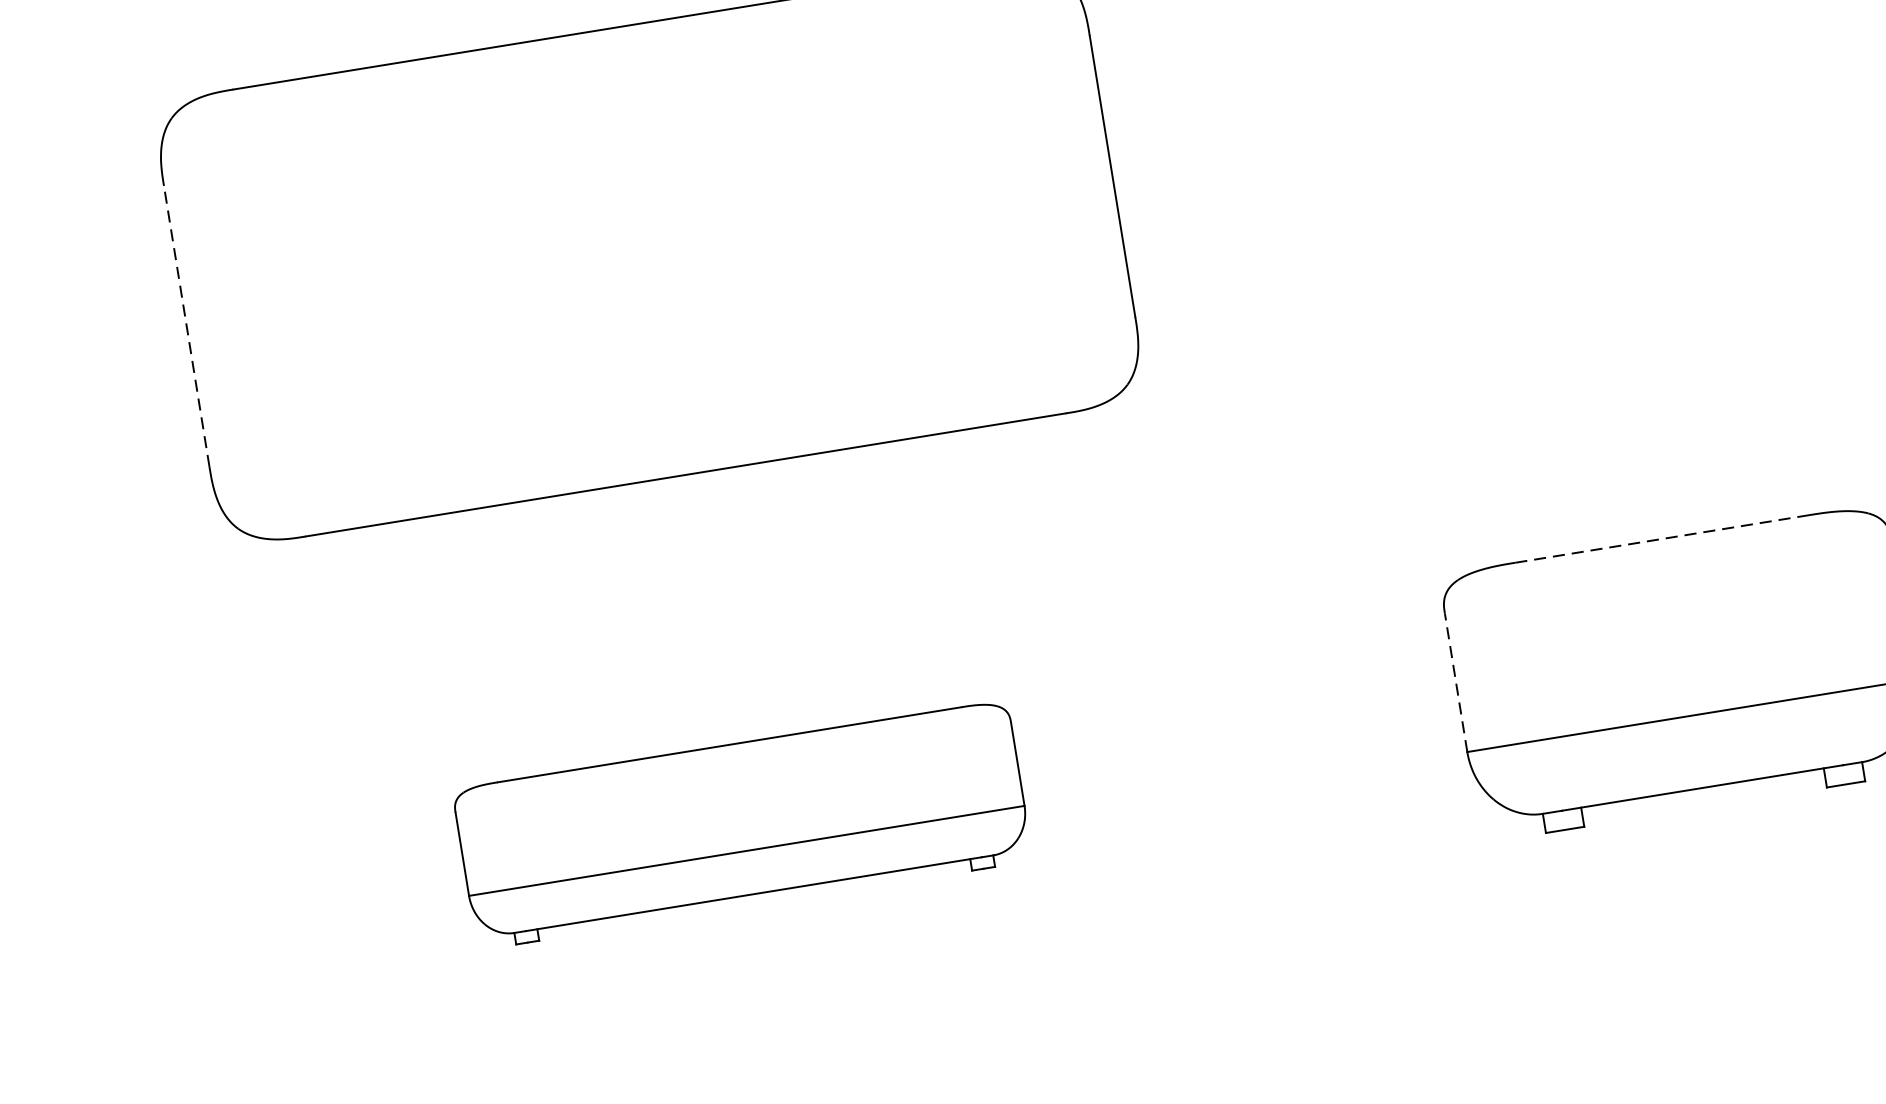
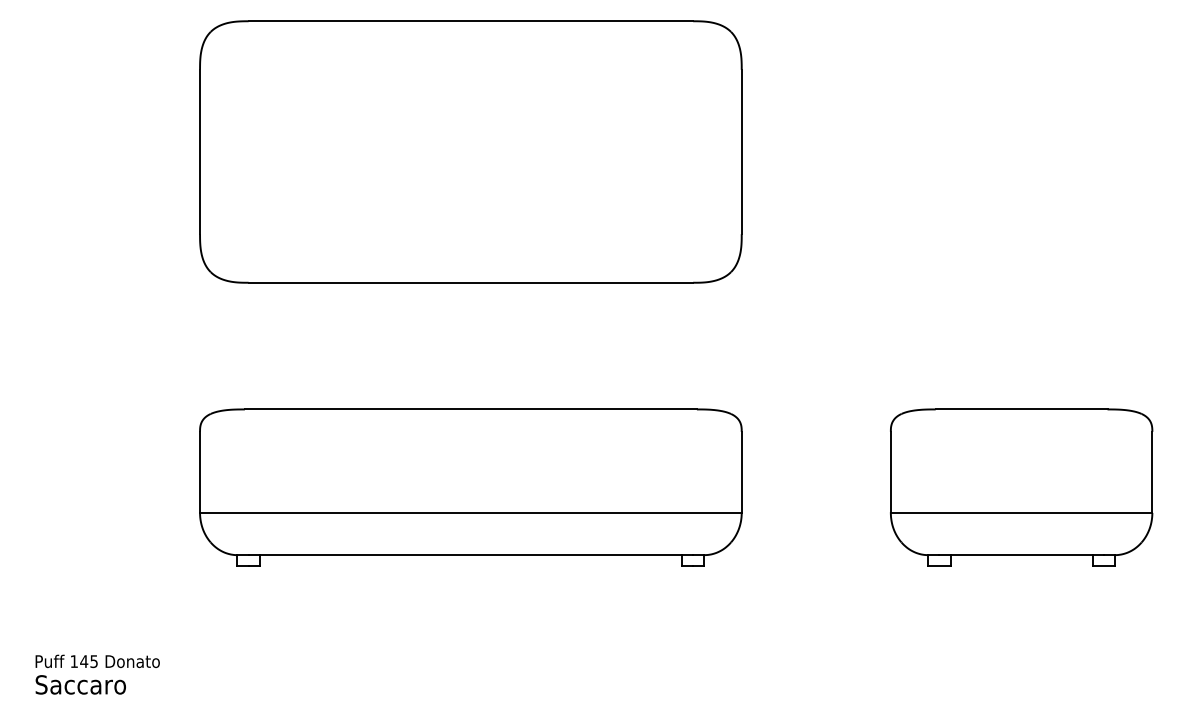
line: (187, 325) -> (200, 151), dashed -> solid
line: (1661, 539) -> (1021, 409), dashed -> solid
line: (1455, 683) -> (890, 472), dashed -> solid
part: (741, 824) -> (470, 487), size x1.67

